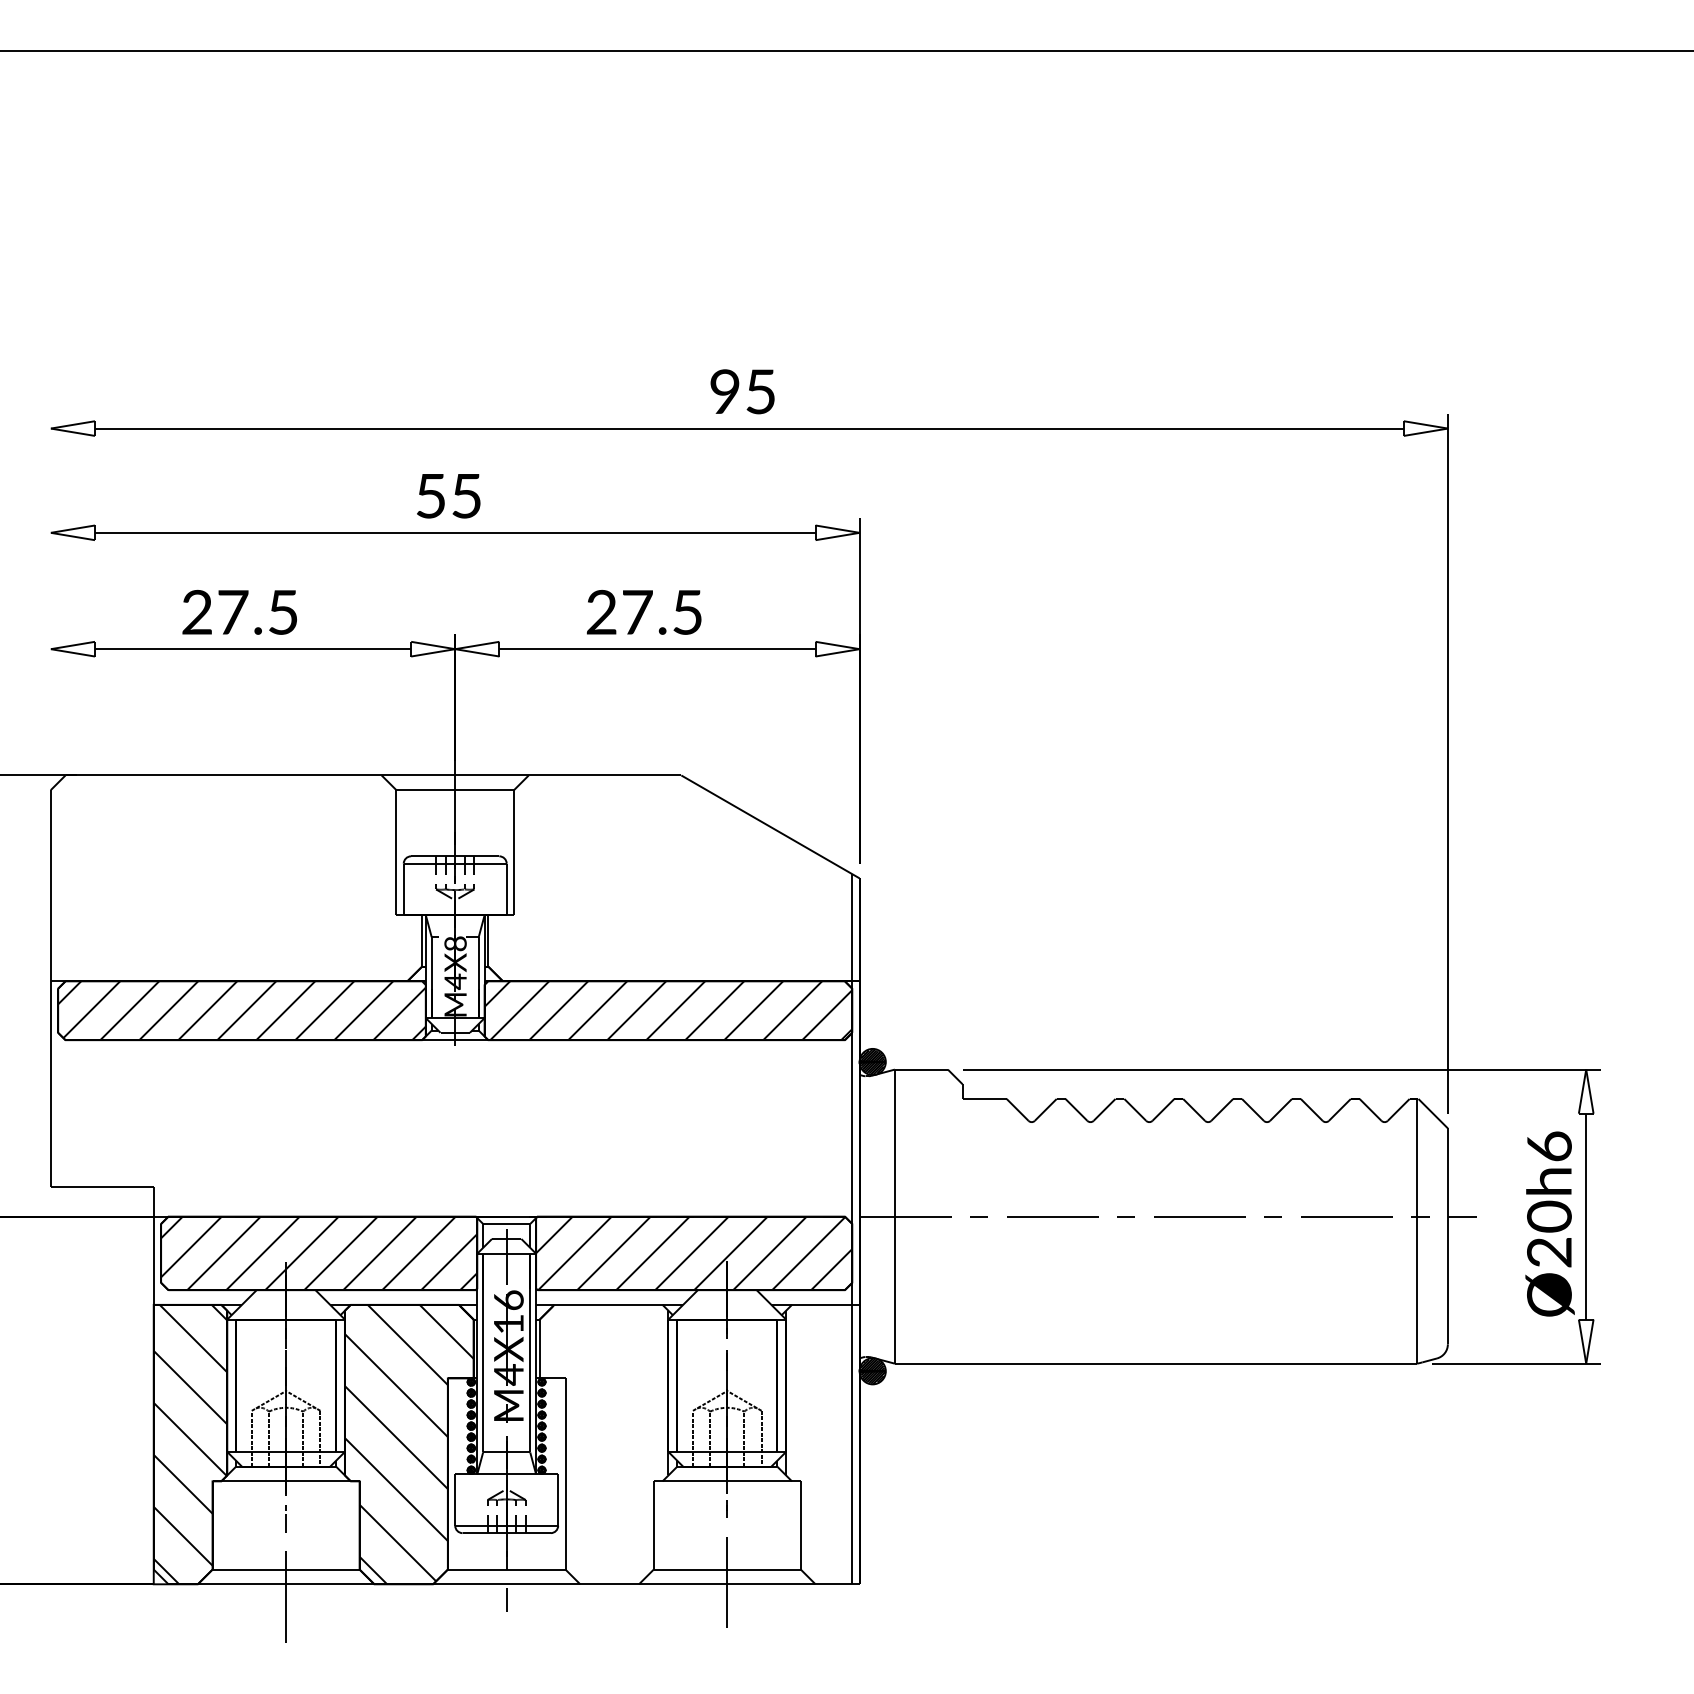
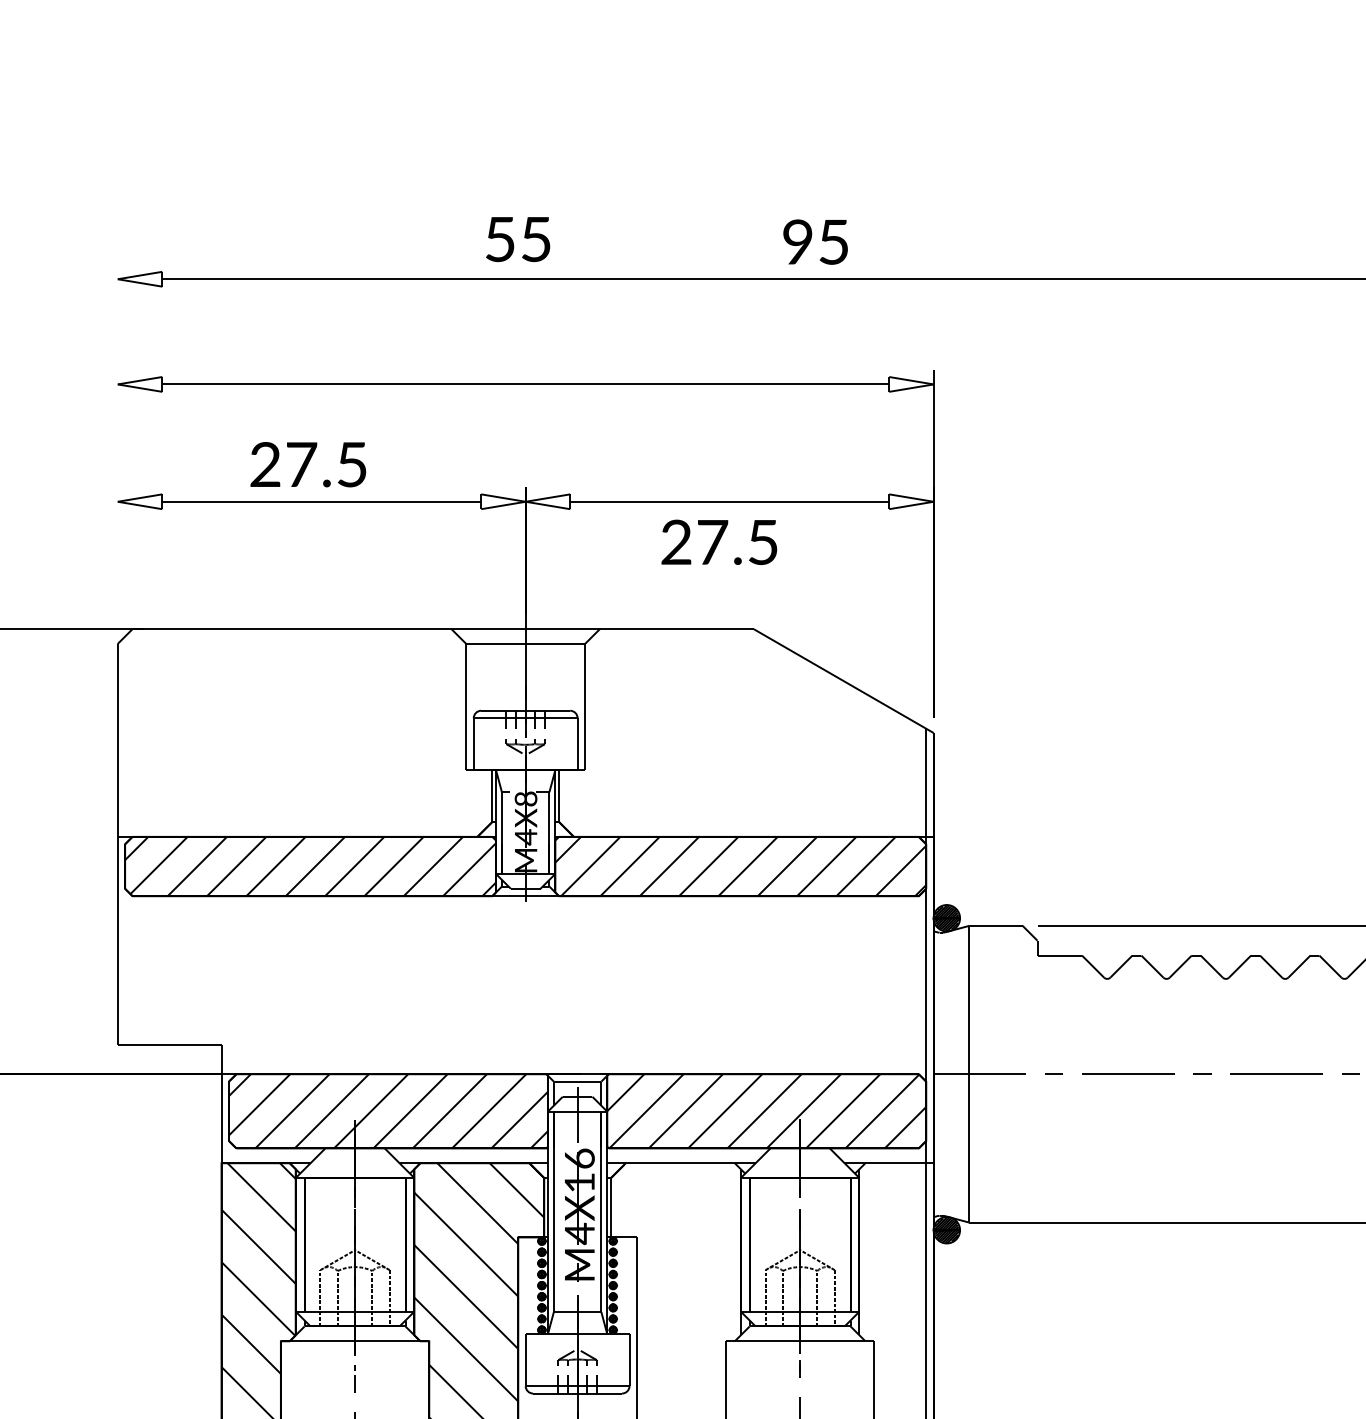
text: (448, 496) -> (517, 239), moved
text: (644, 612) -> (719, 542), moved

